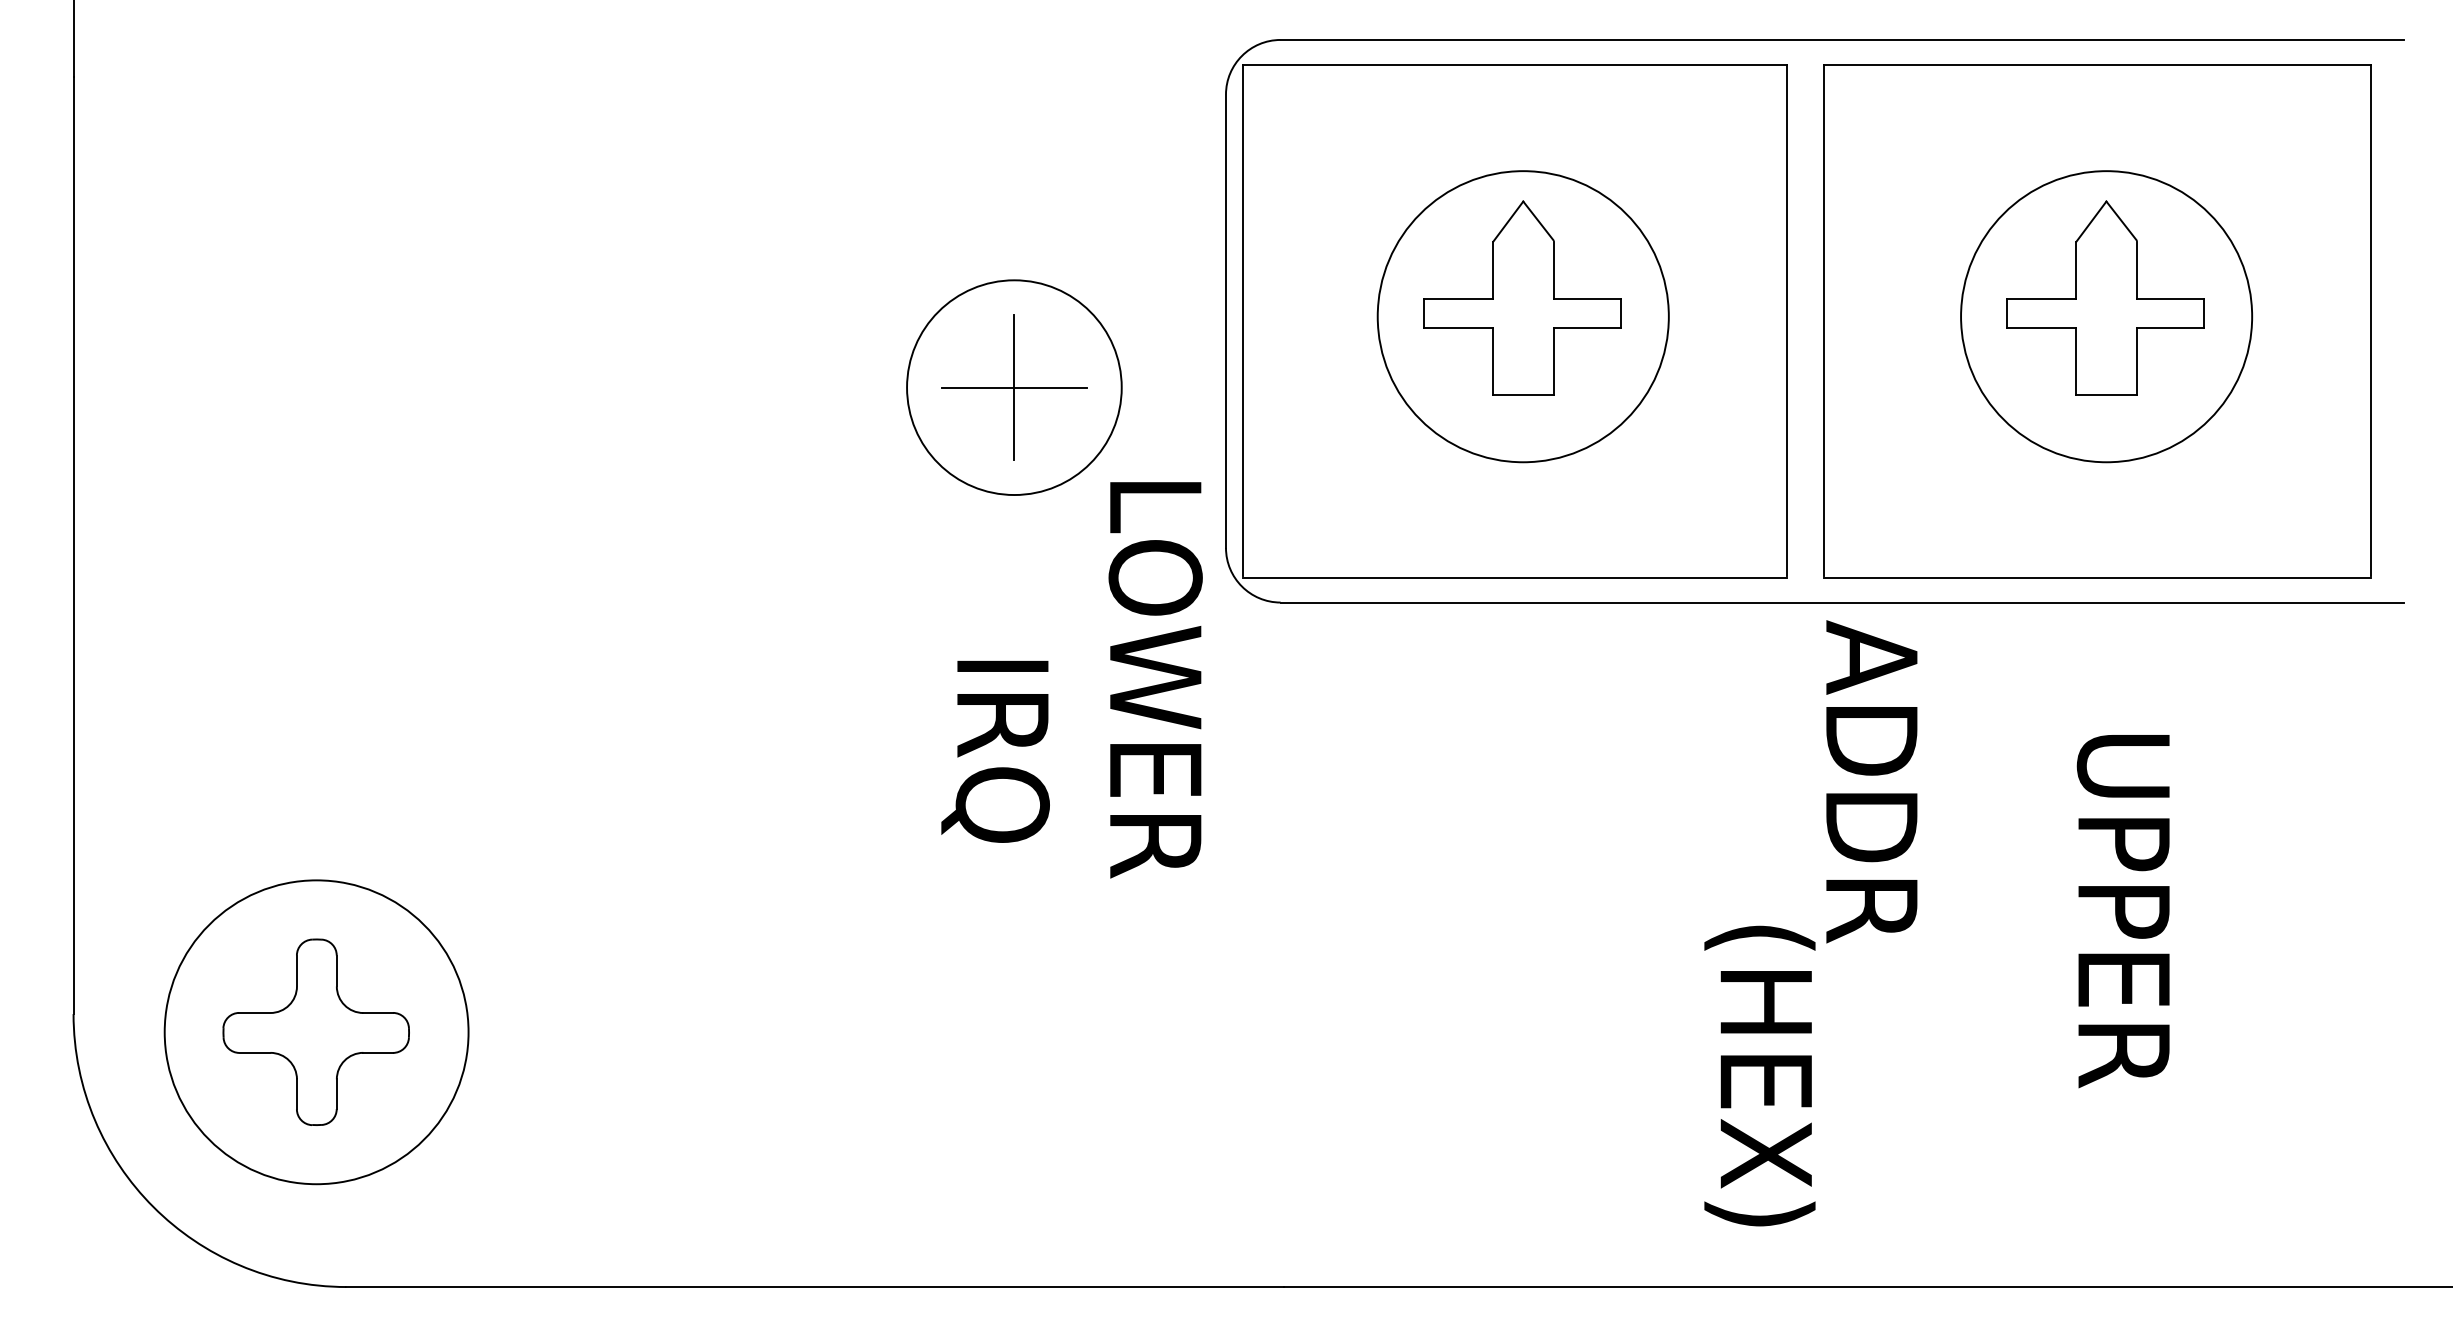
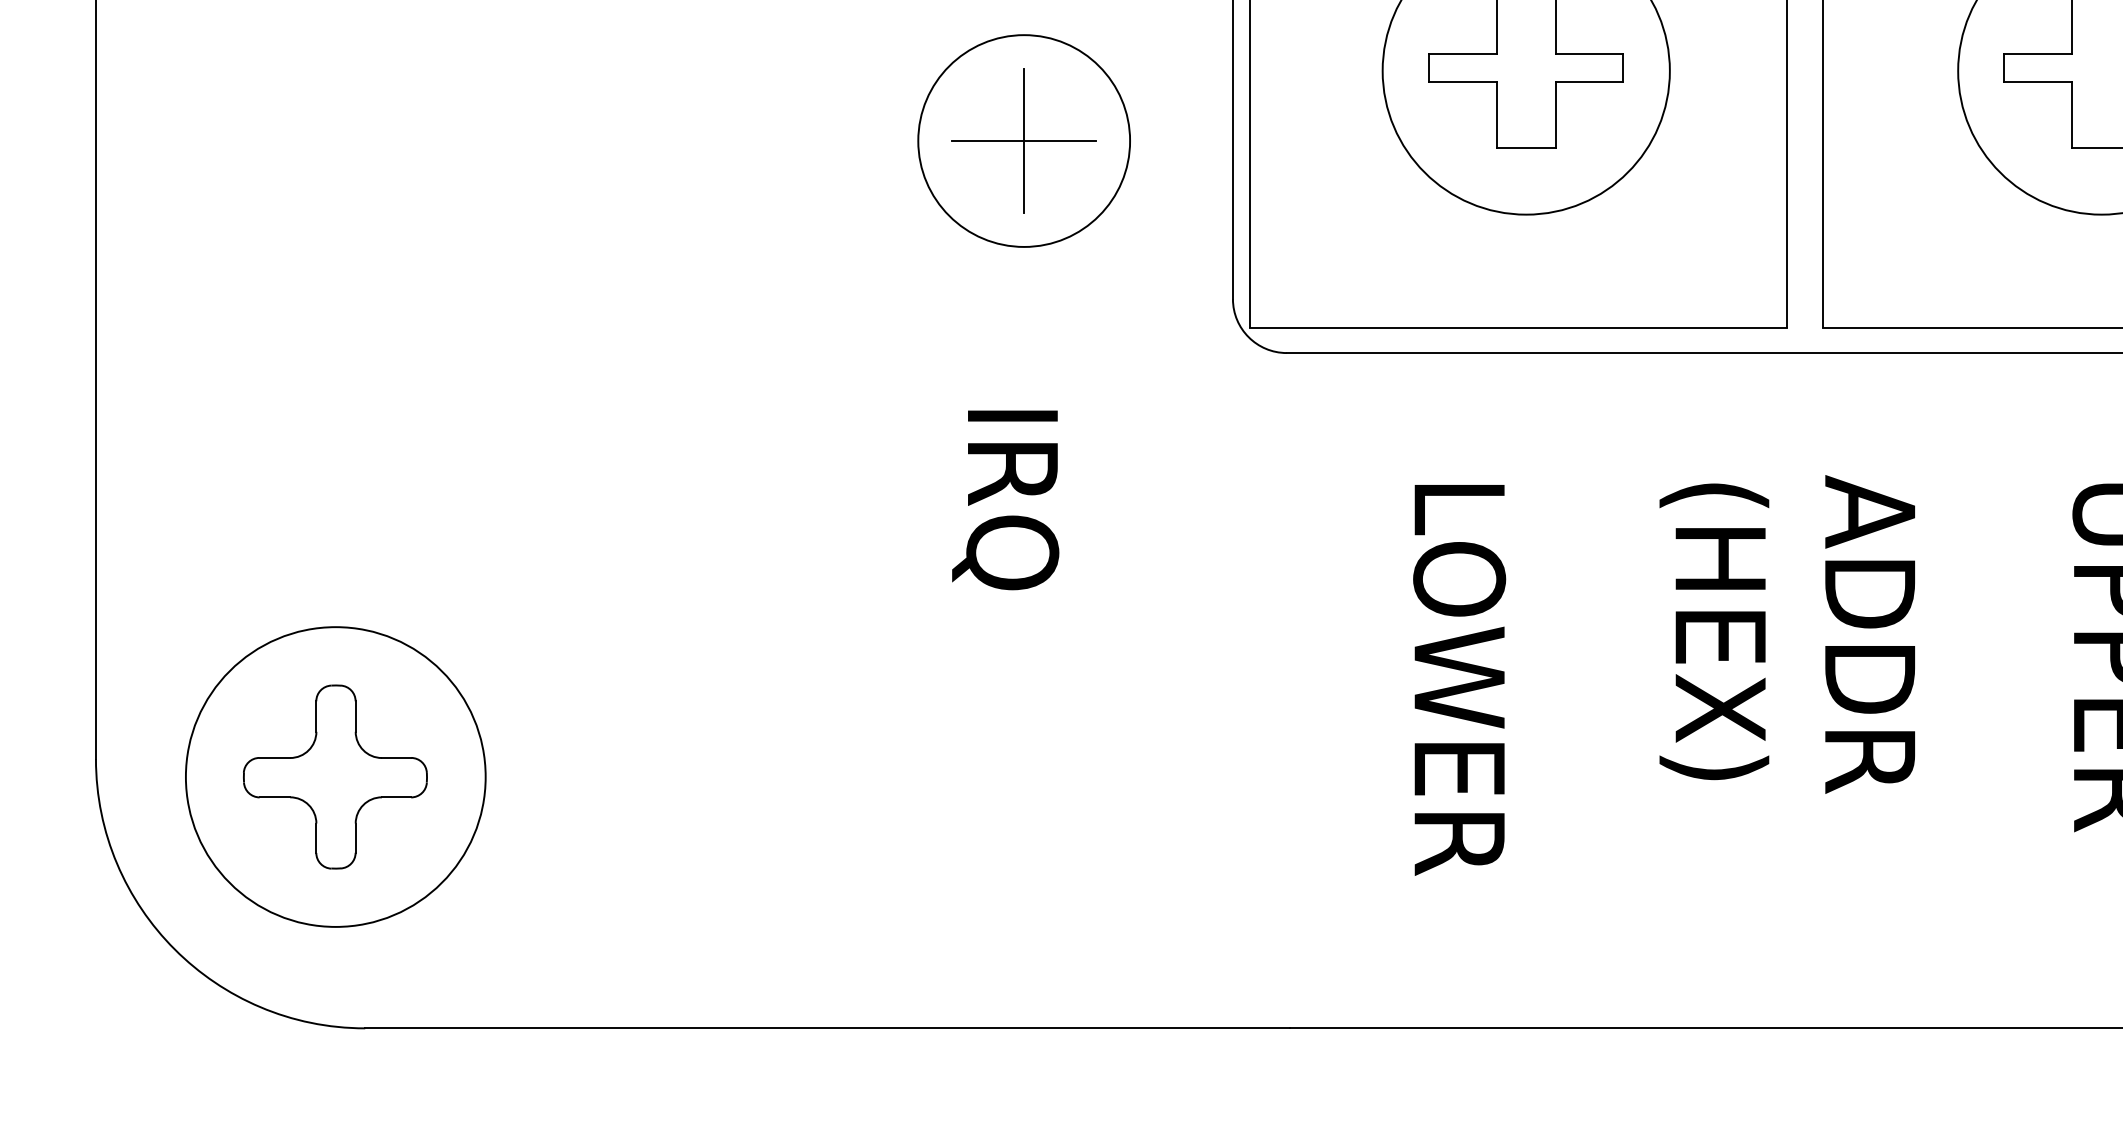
text: (1155, 680) -> (1459, 680), moved
text: (1871, 781) -> (1869, 634), moved
text: (1759, 1075) -> (1713, 631), moved

